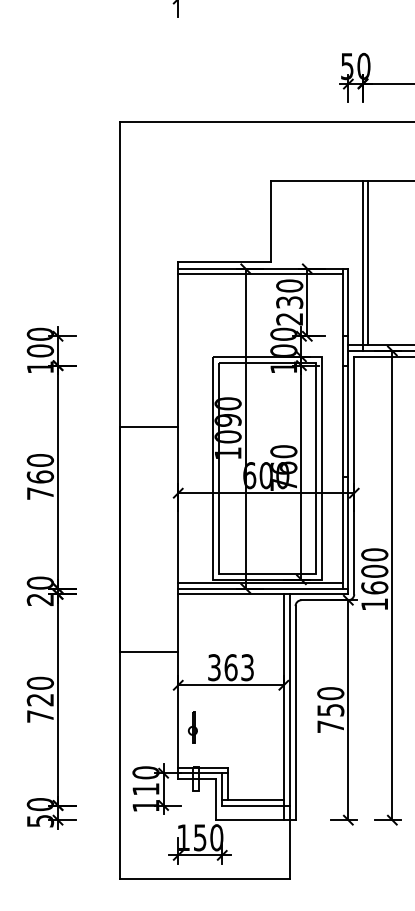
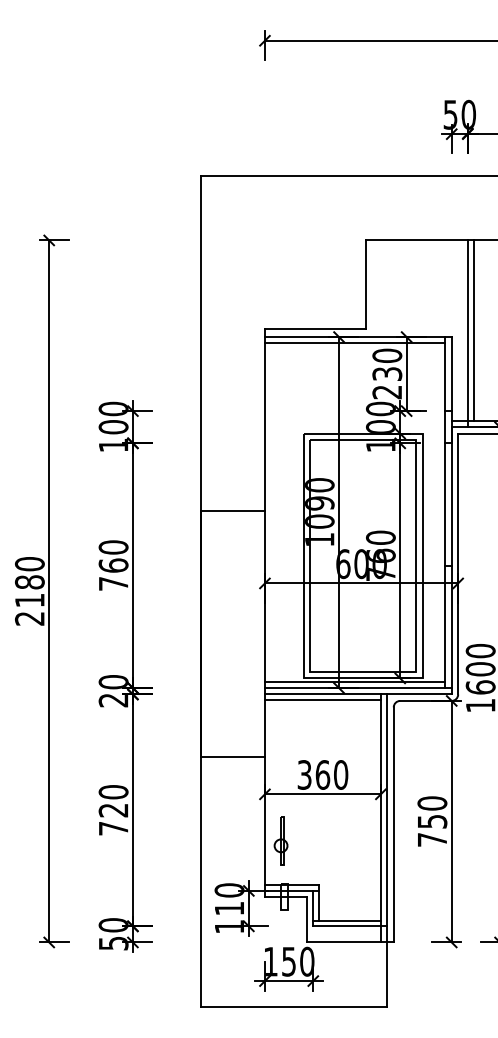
line: (230, 599) -> (322, 700), added
text: (247, 667) -> (341, 774), 363 -> 360
part: (192, 727) -> (280, 840), size x1.43

